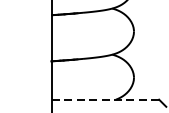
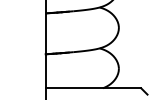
line: (105, 99) -> (93, 88), dashed -> solid

